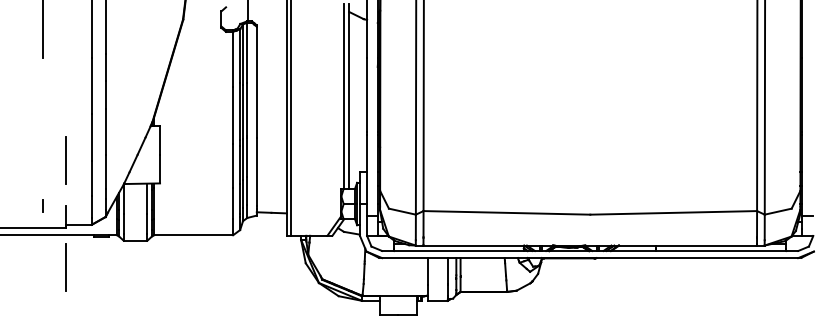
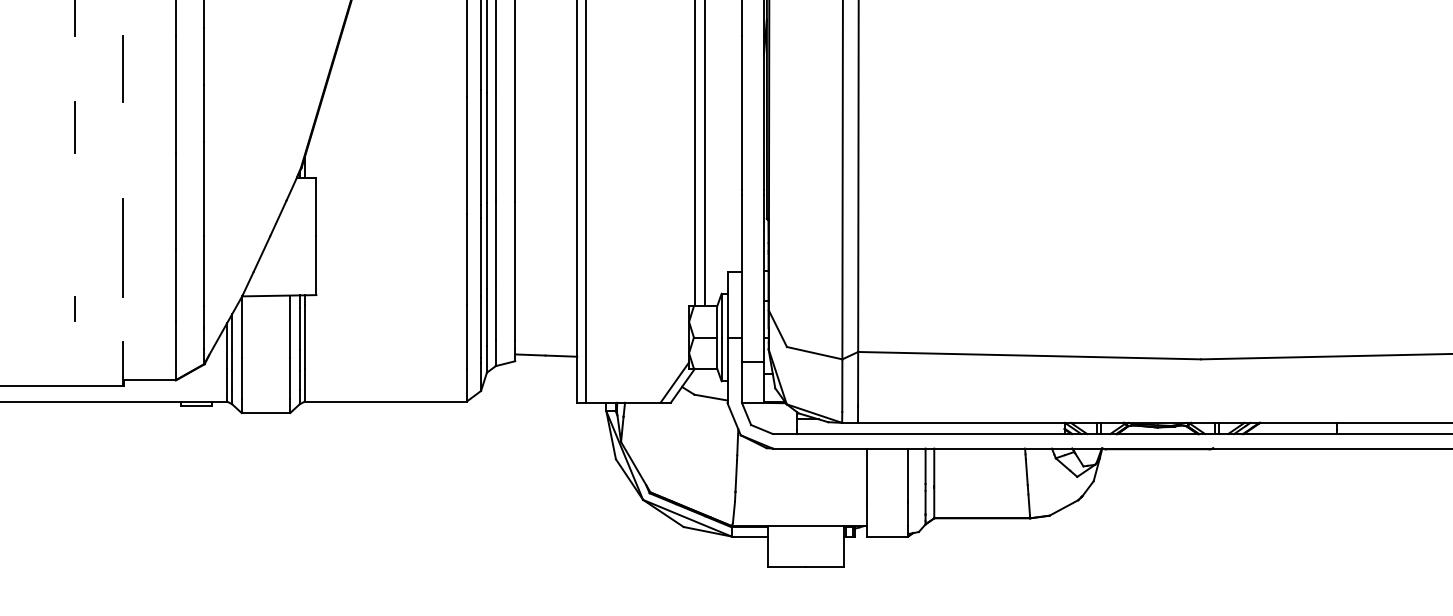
line: (66, 73) -> (123, 69), added
line: (42, 101) -> (74, 126), added
line: (42, 205) -> (74, 307), moved
line: (65, 267) -> (121, 468), removed

